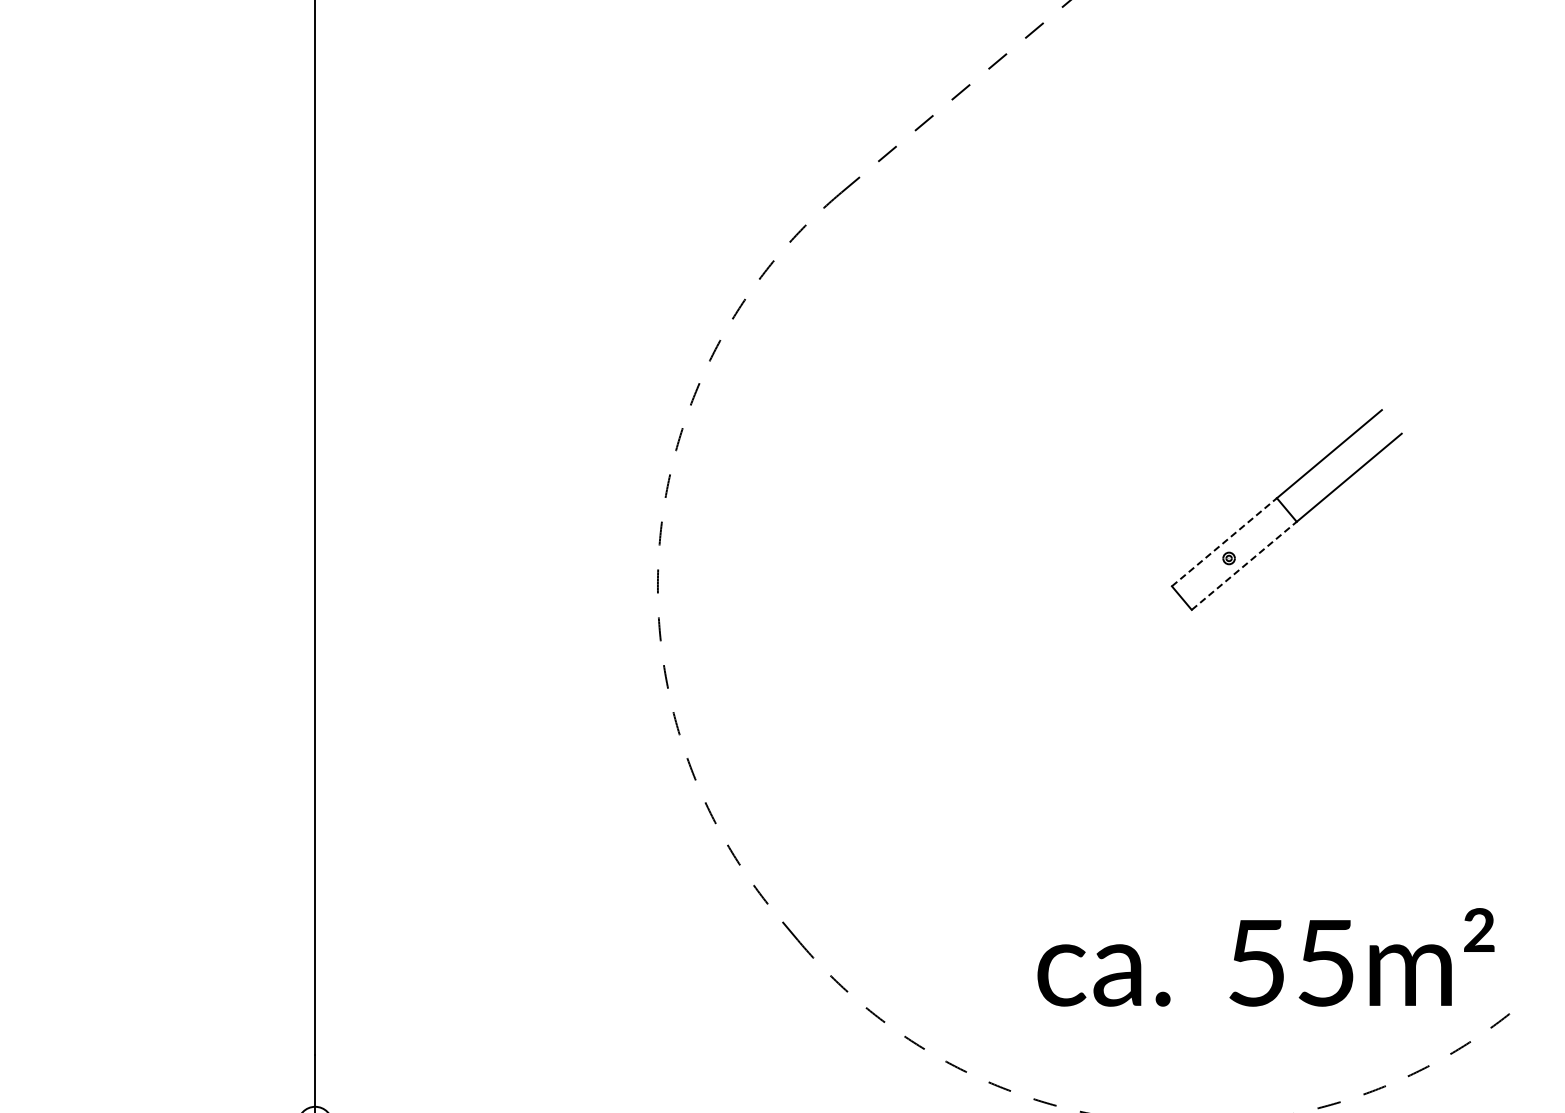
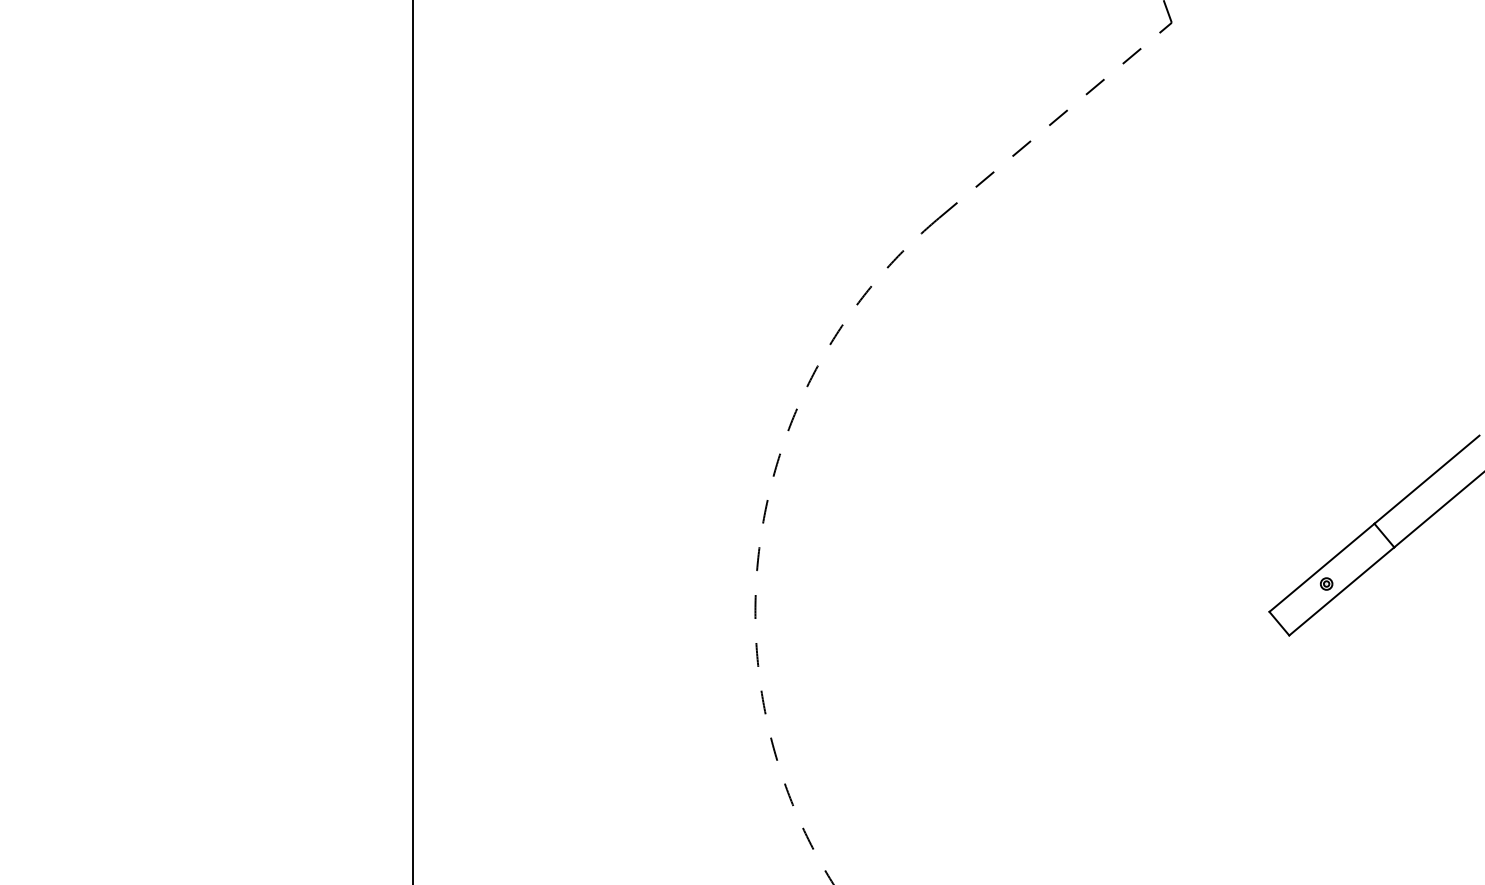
line: (1224, 542) -> (1322, 568), dashed -> solid
line: (1244, 565) -> (1342, 591), dashed -> solid

